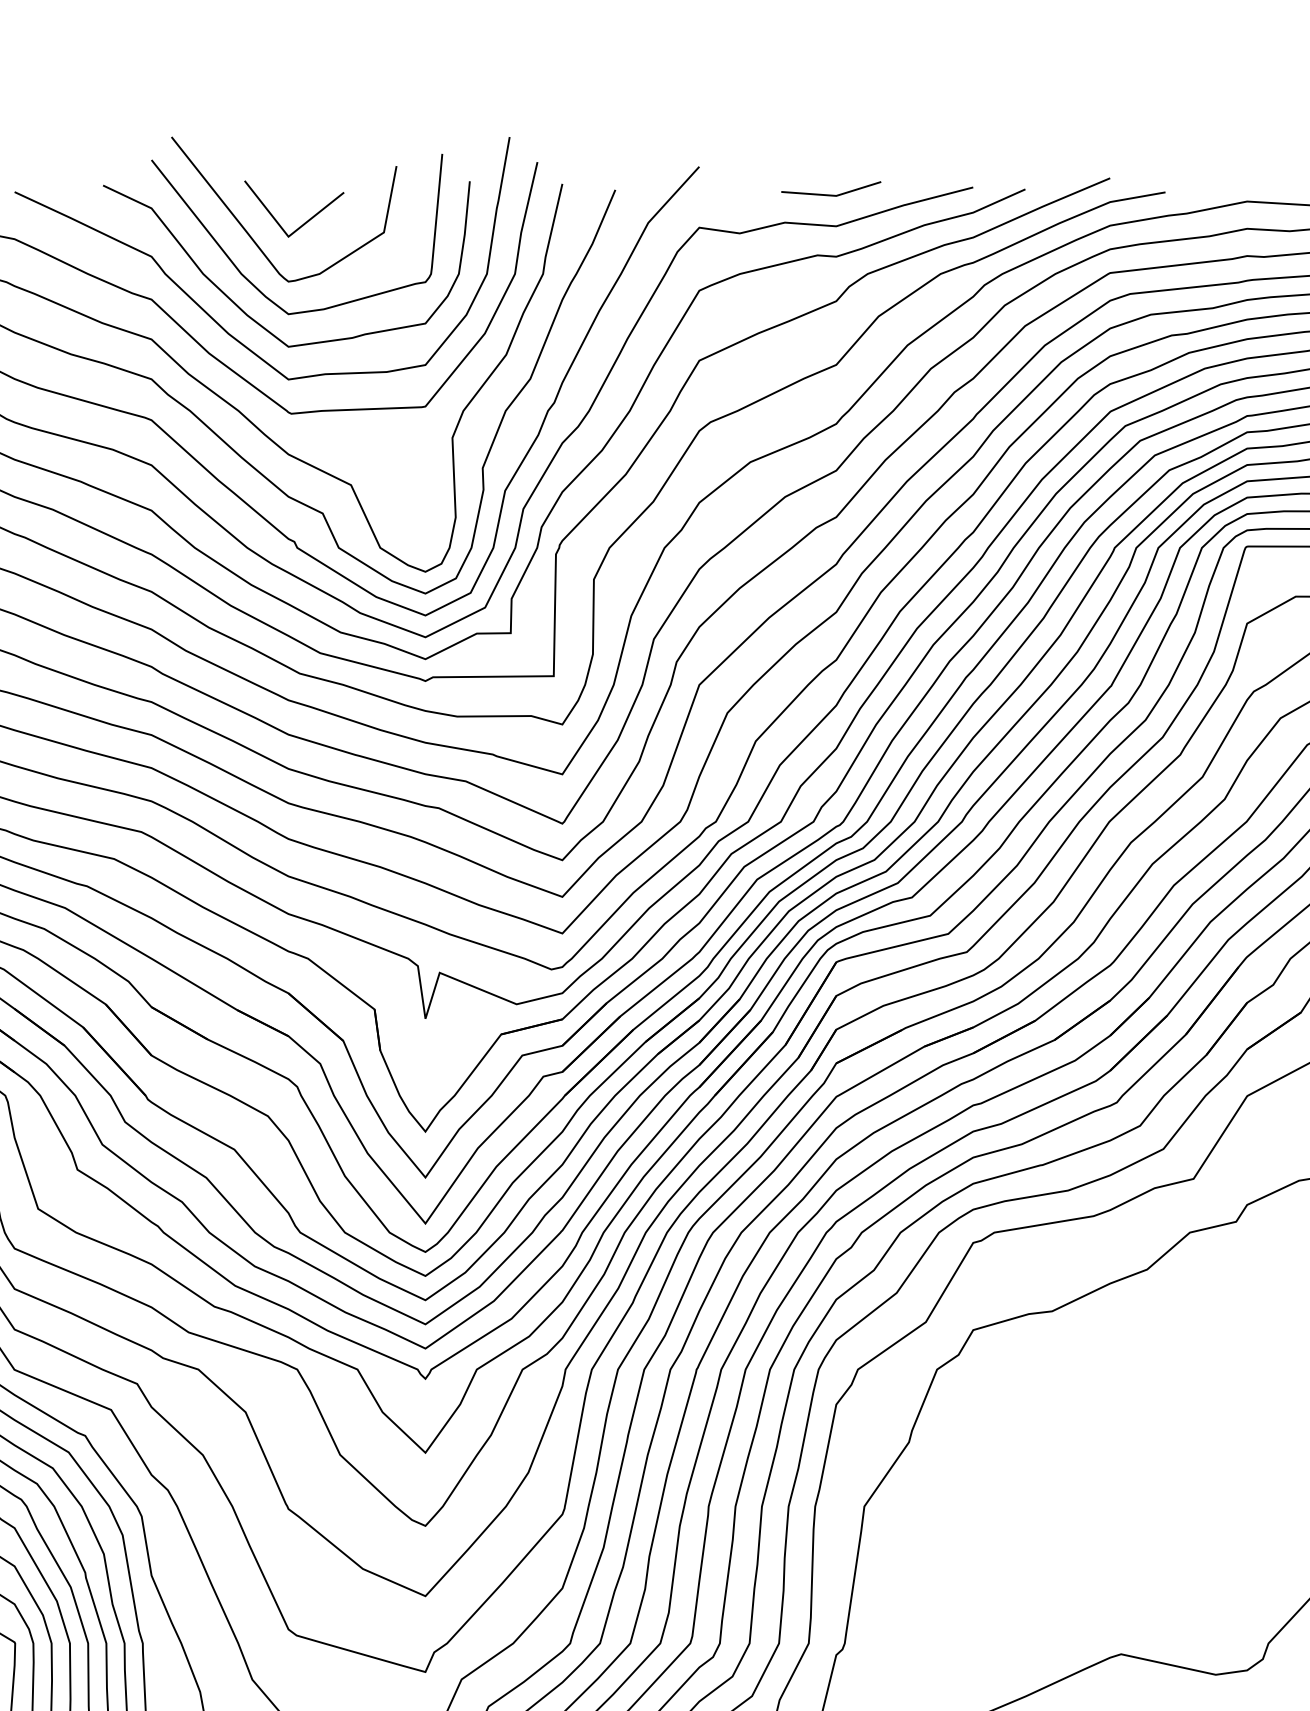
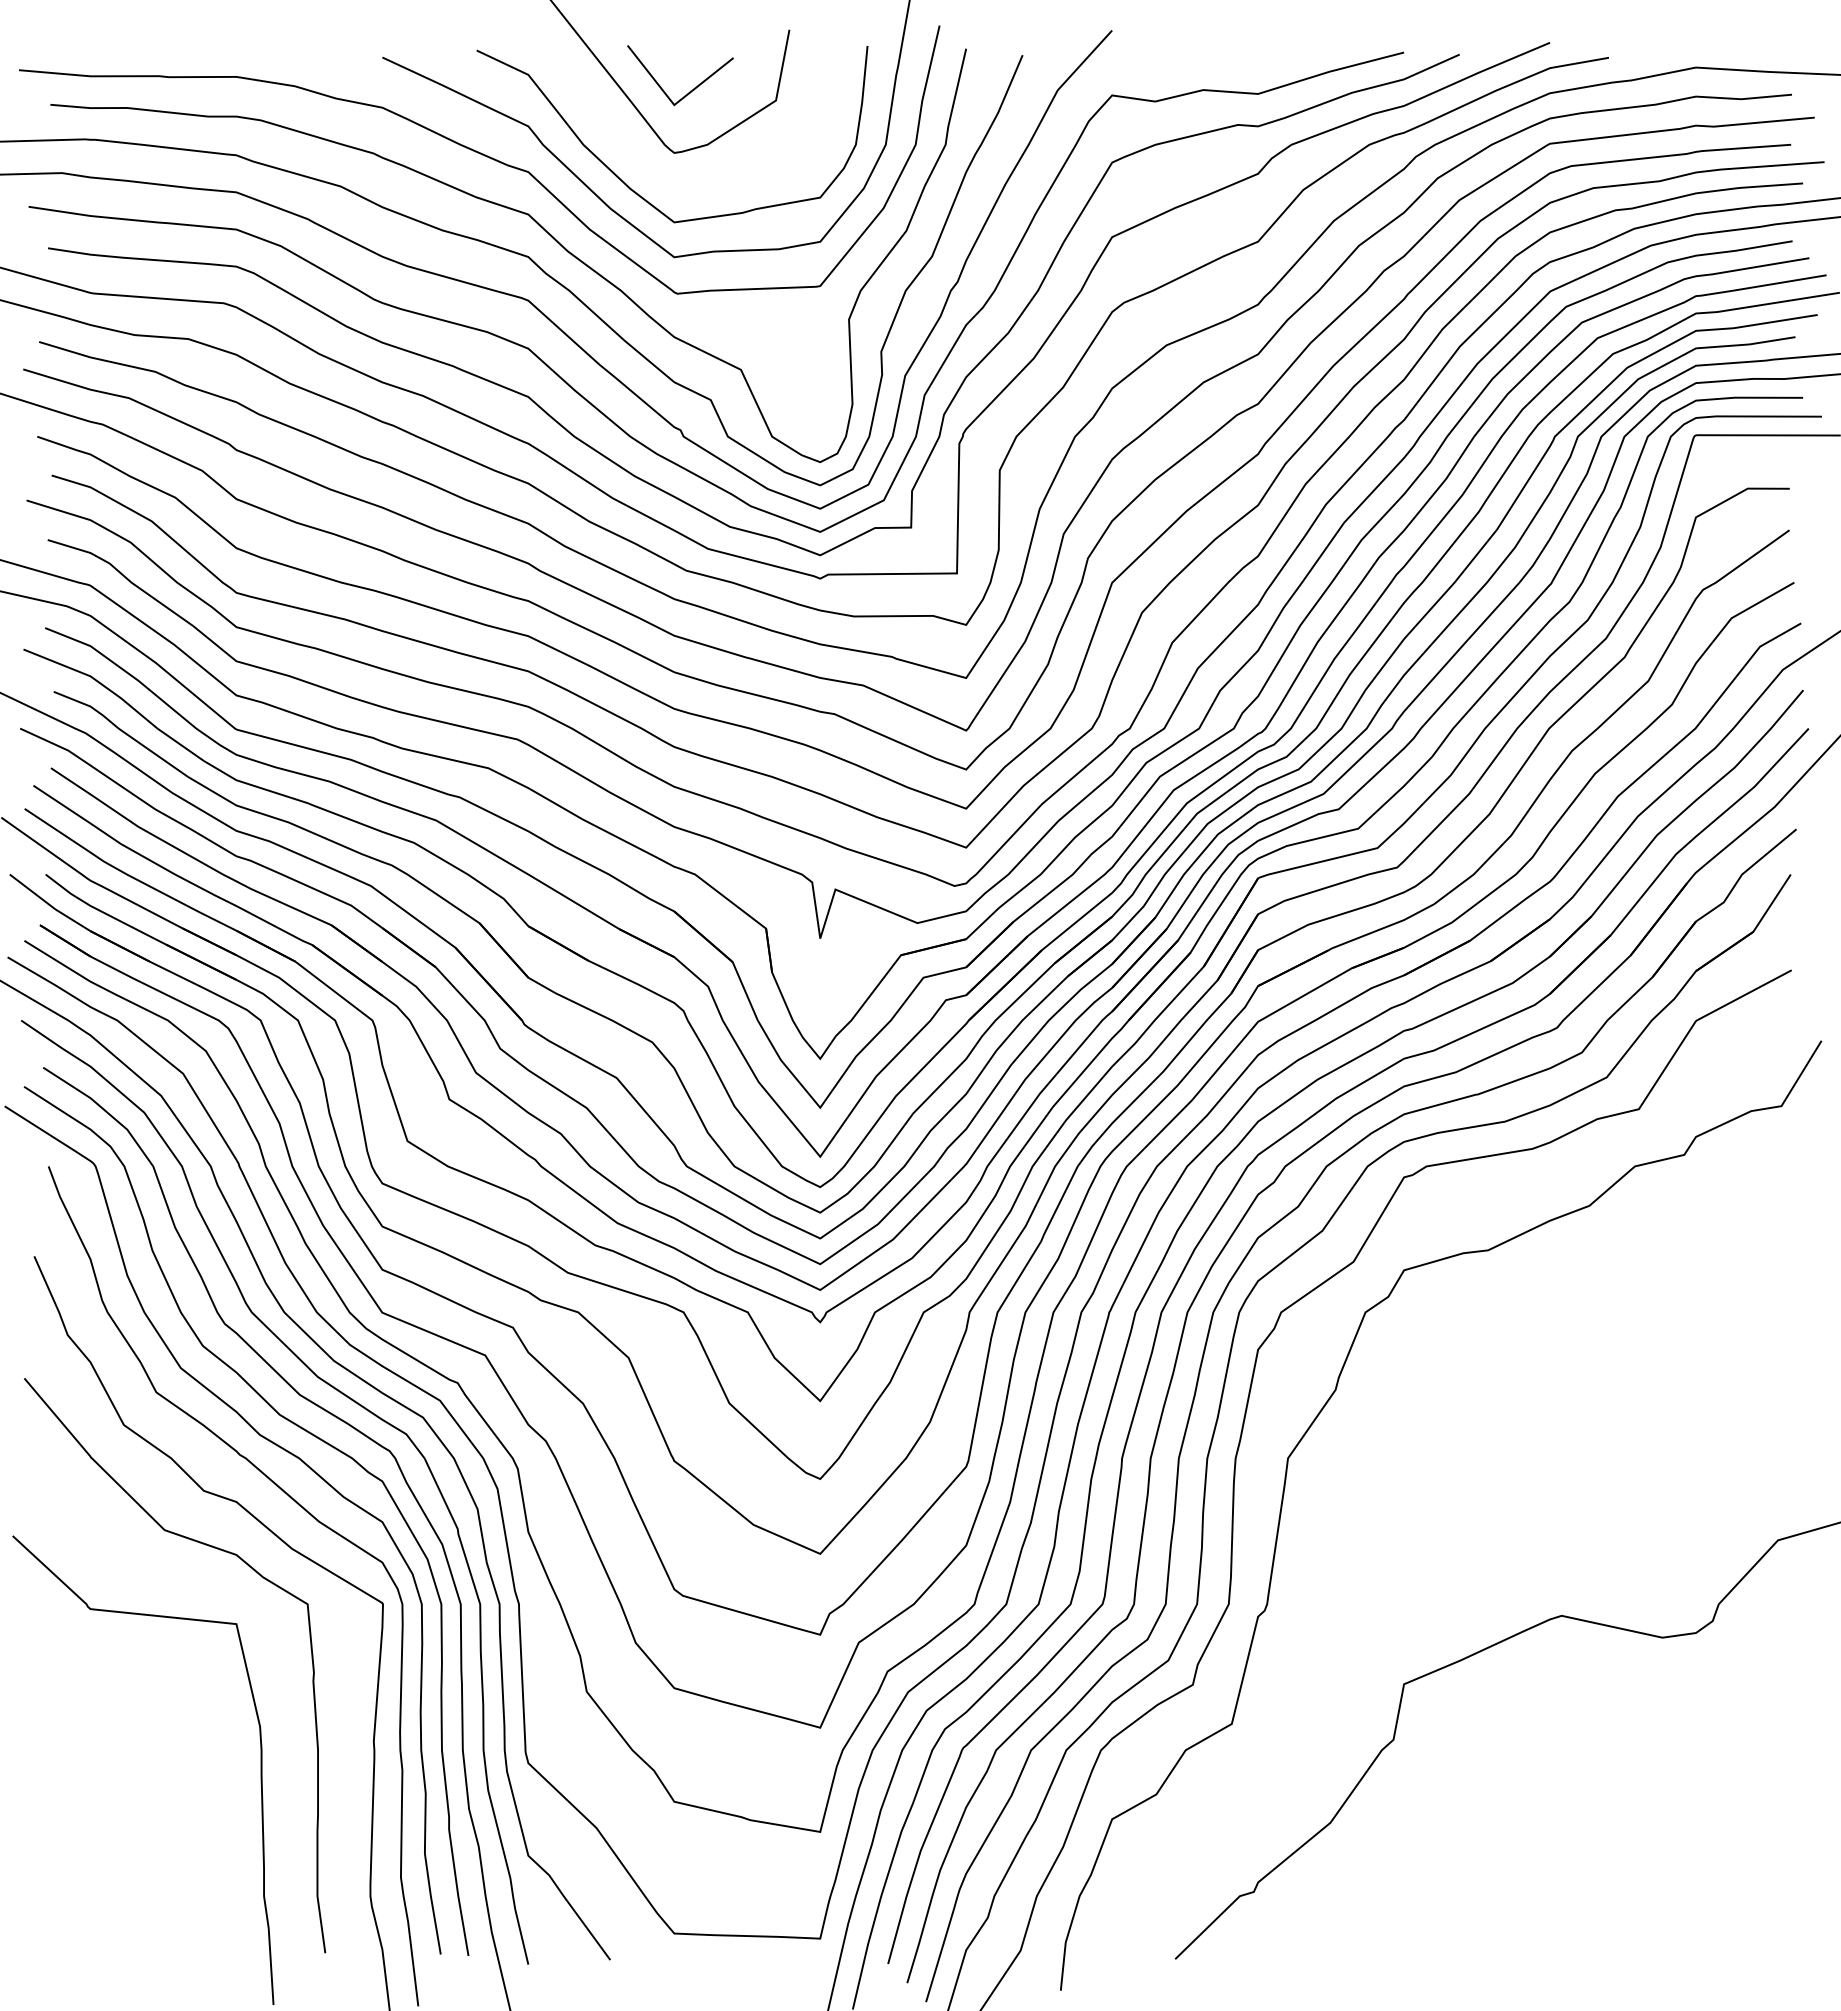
line: (831, 194) -> (1252, 60), removed
curve: (254, 284) -> (638, 156), removed

